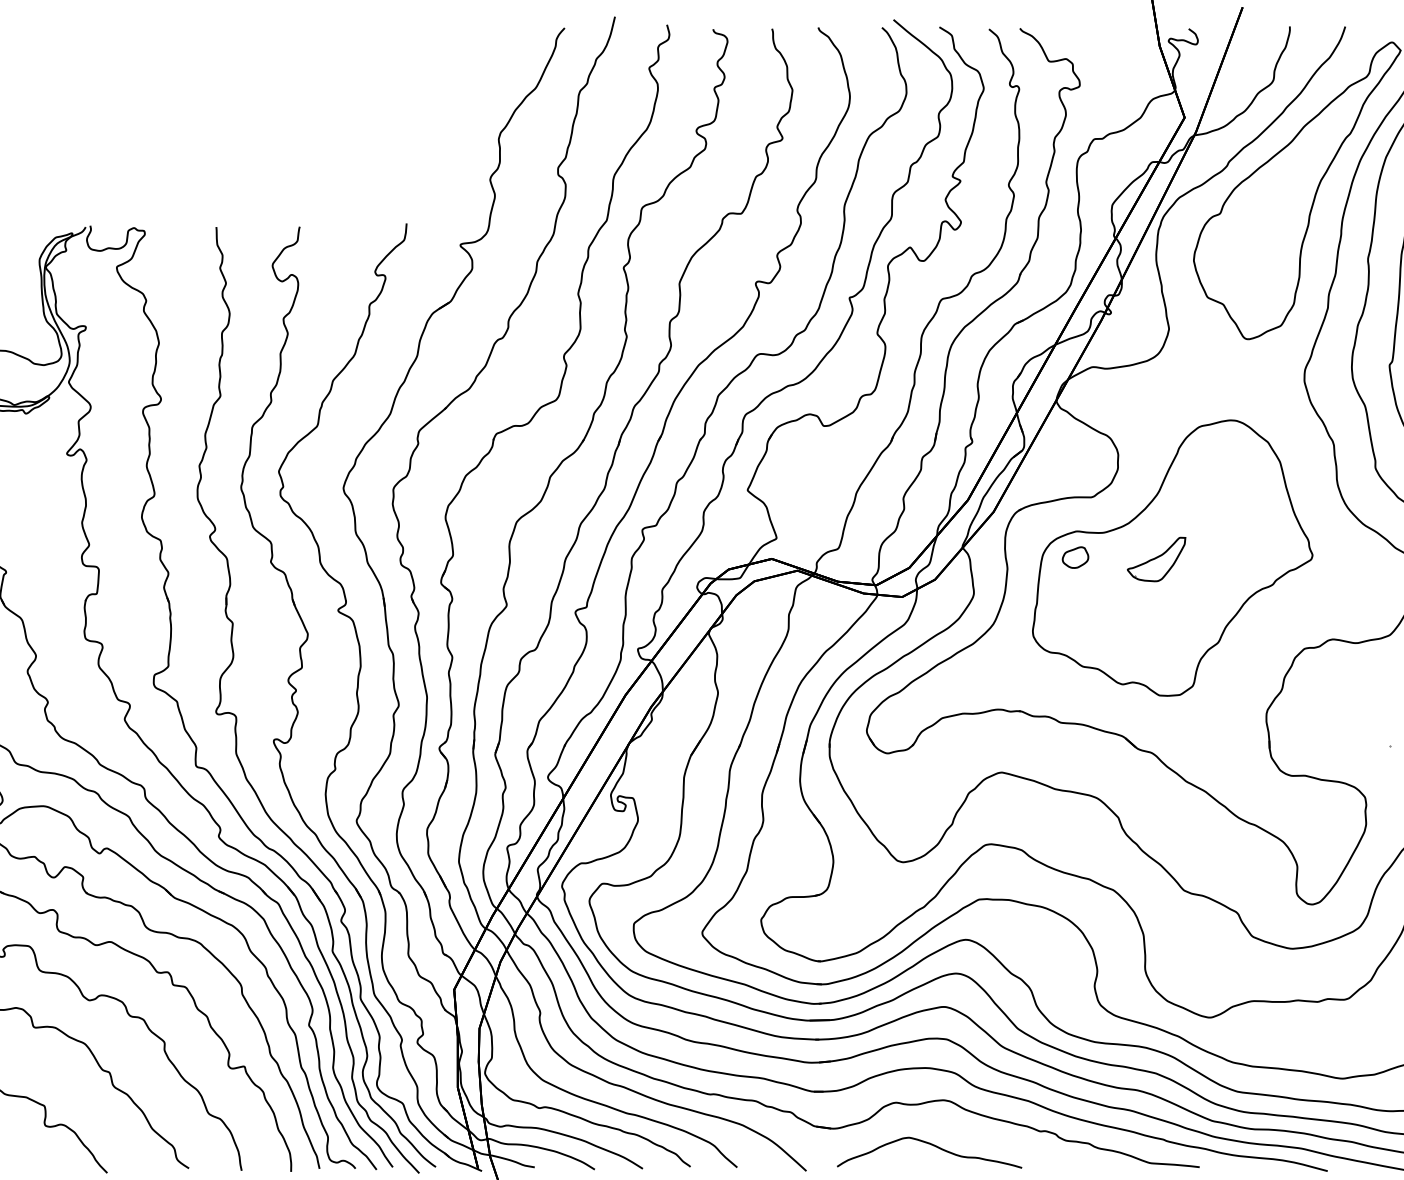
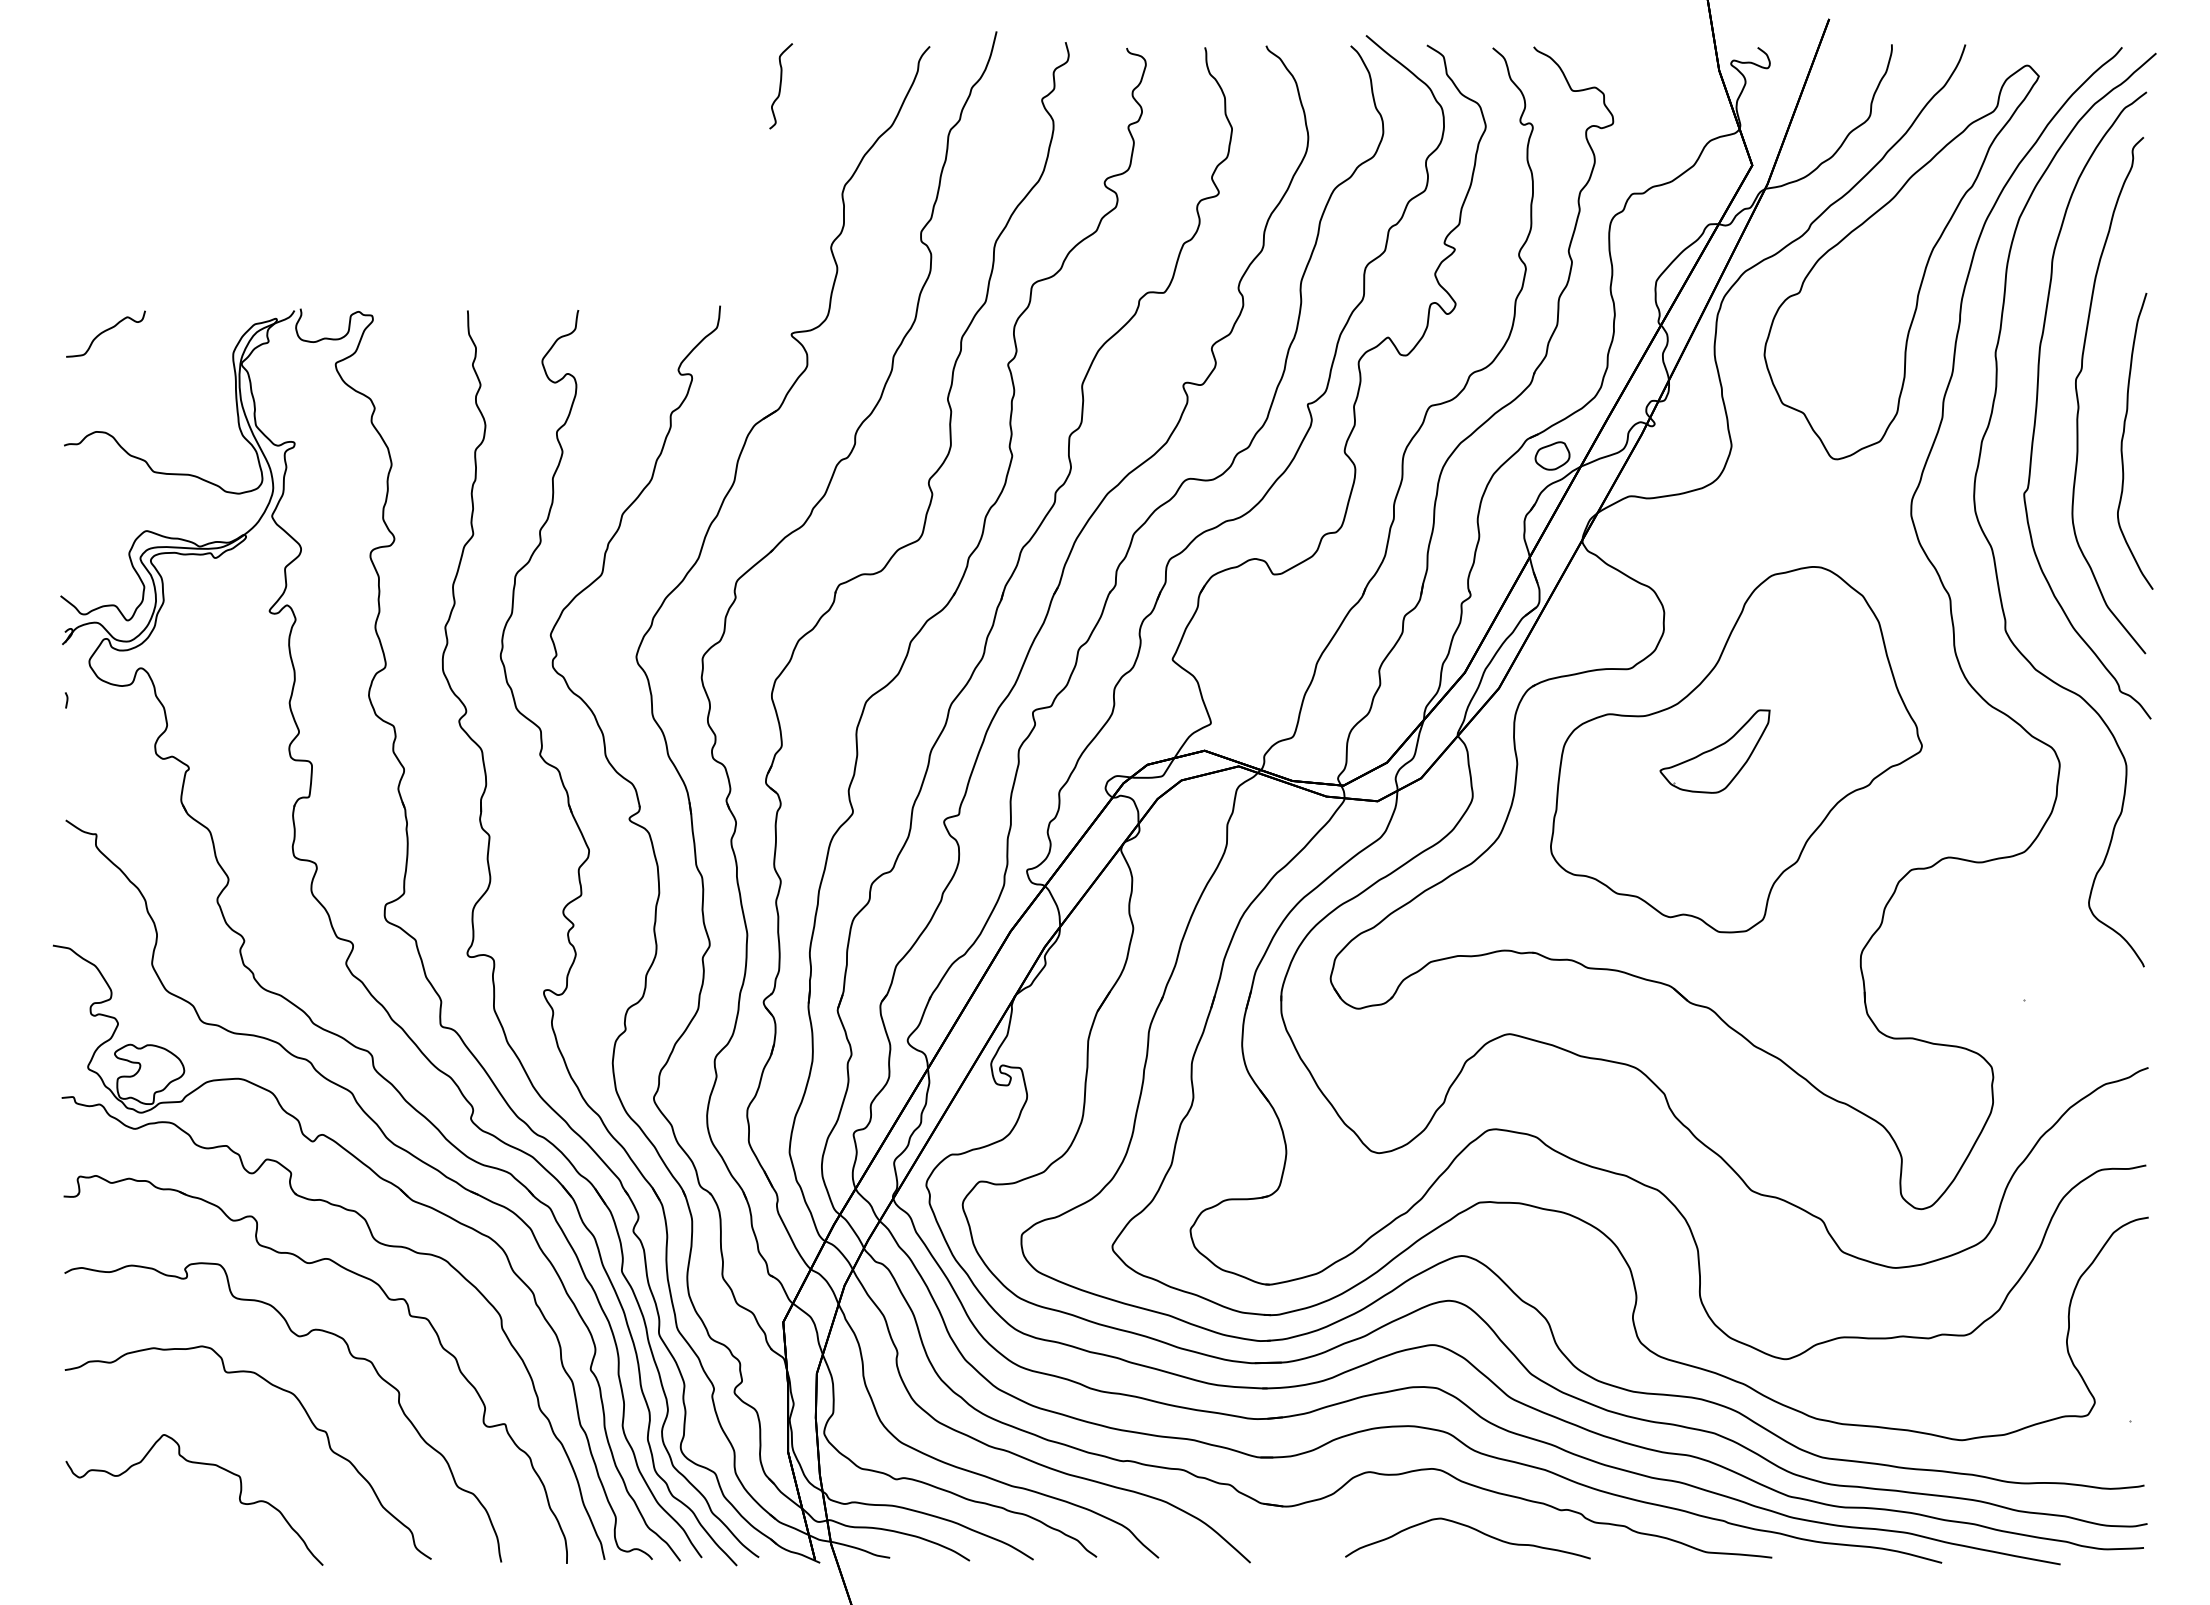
curve: (452, 58) -> (781, 86), added
part: (1075, 557) -> (1552, 455), moved
part: (1156, 559) -> (1714, 751), size x1.43
curve: (933, 1145) -> (1472, 1529), moved

